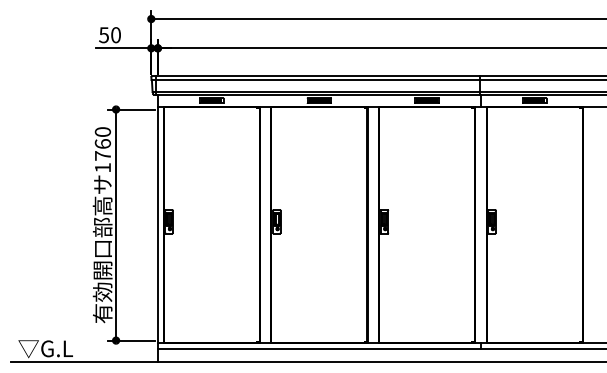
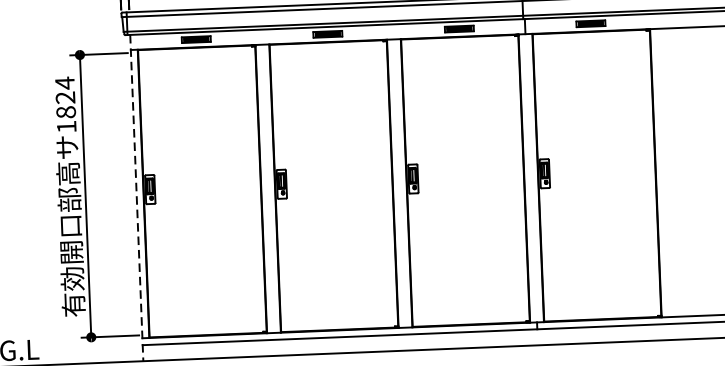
text: (102, 143) -> (65, 97), 1760 -> 1824
line: (157, 228) -> (136, 198), solid -> dashed

